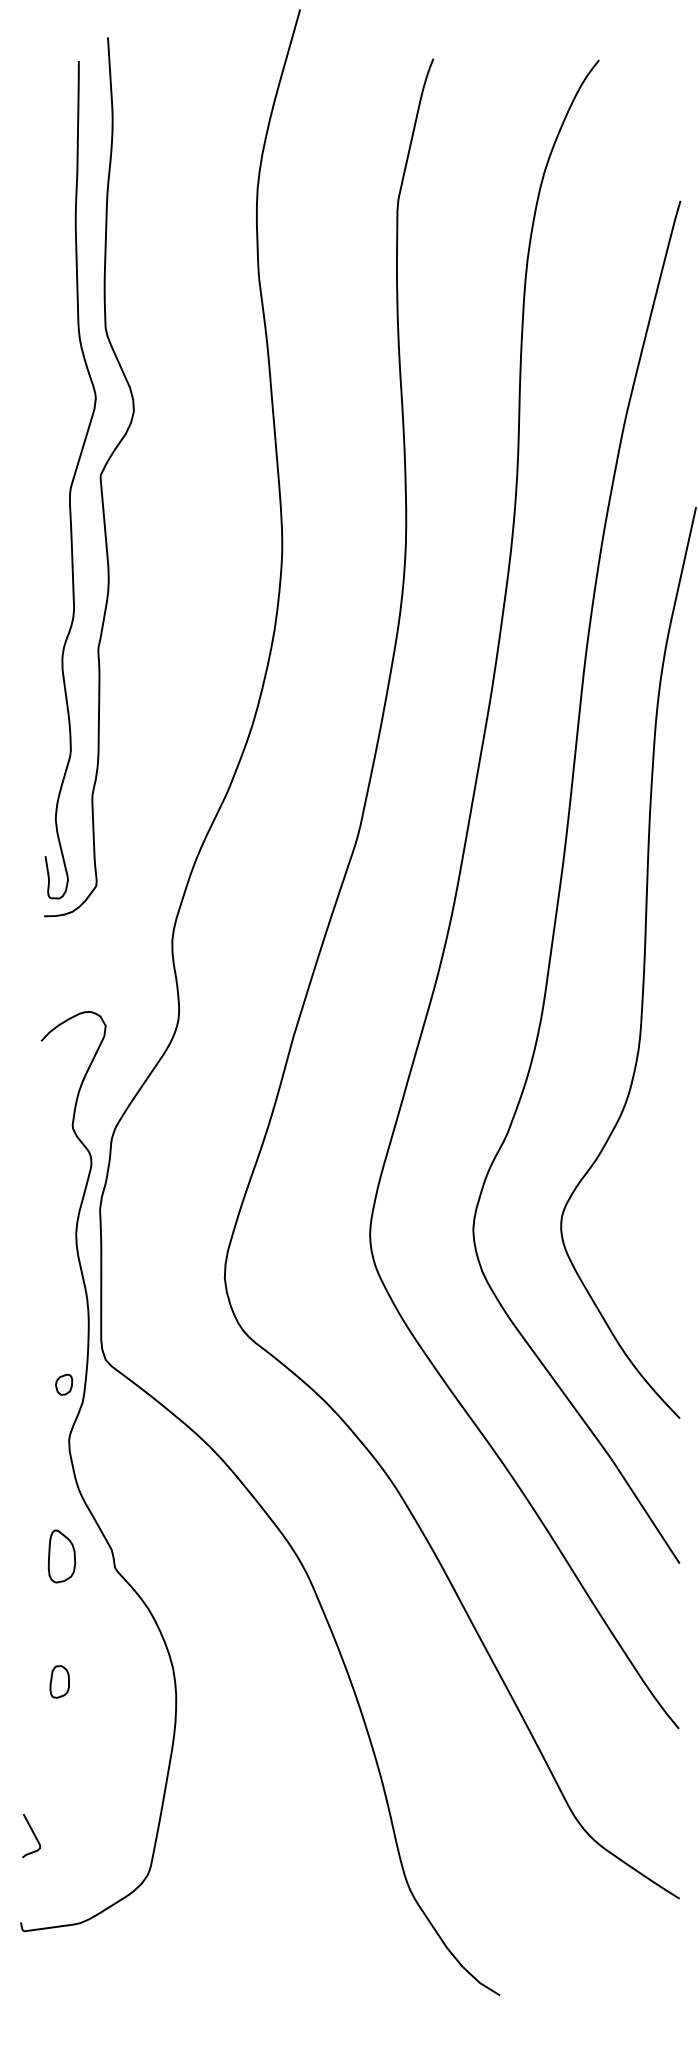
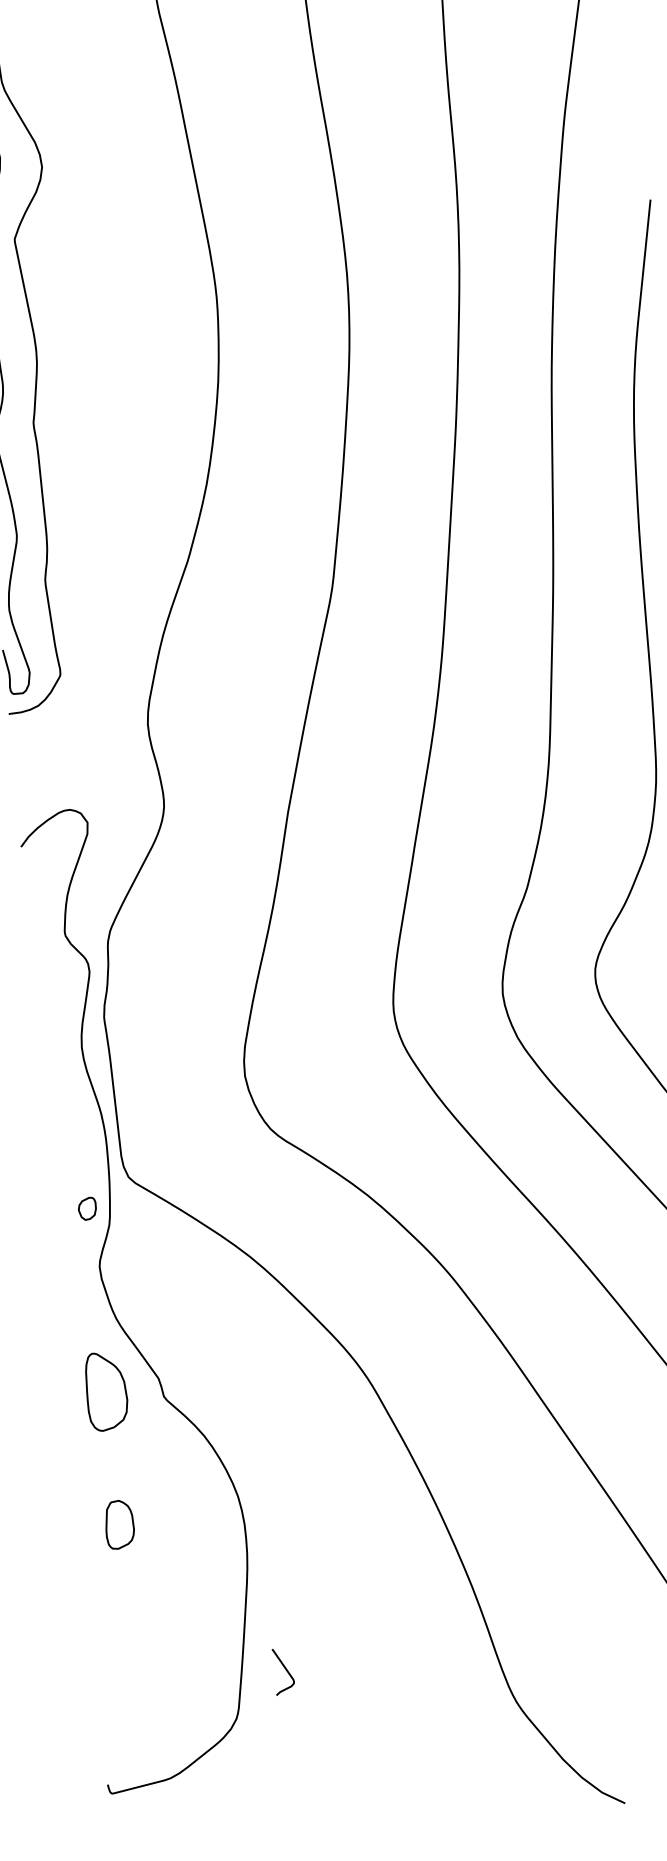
part: (61, 1556) -> (105, 1391), size x1.4
part: (59, 1681) -> (119, 1524), size x1.4
curve: (33, 1835) -> (285, 1670), moved

